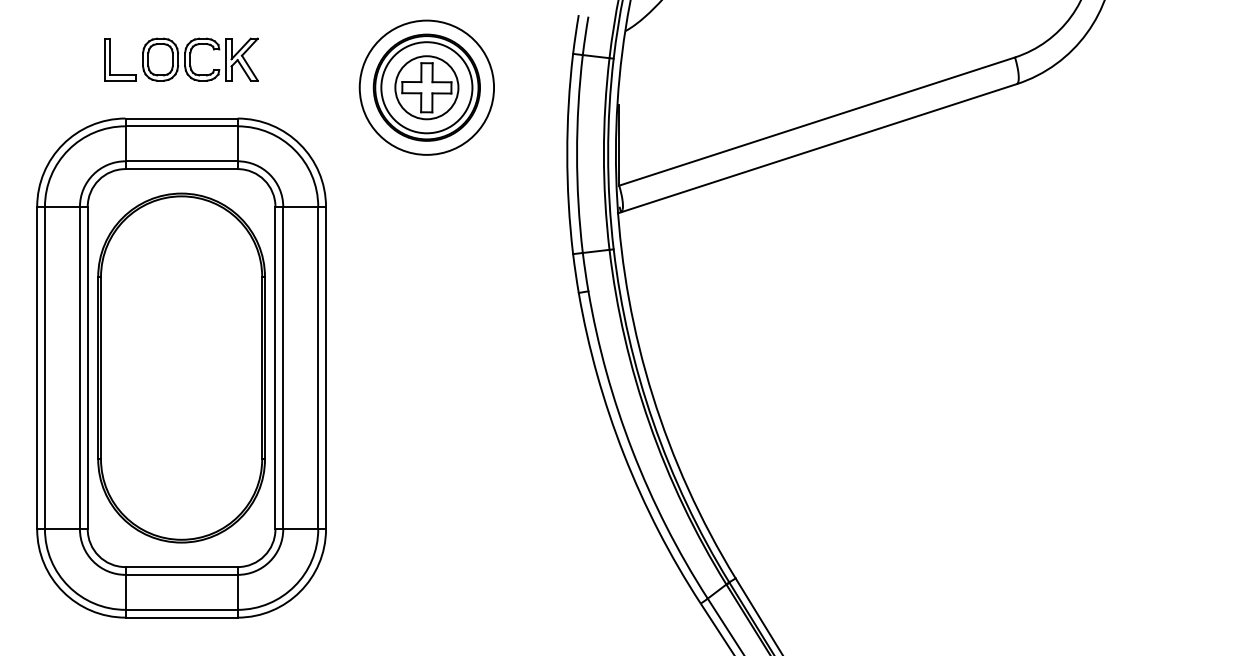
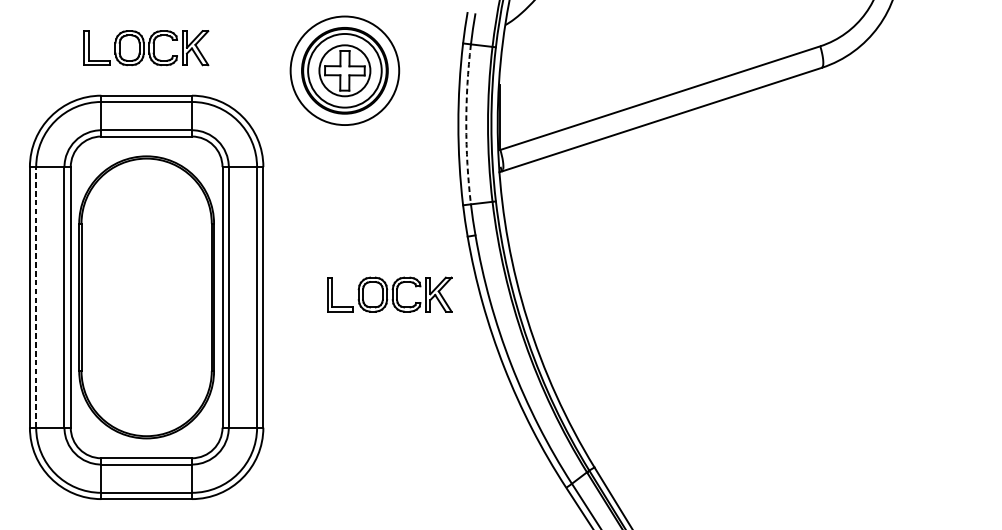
arc: (577, 154) -> (466, 124), solid -> dashed
part: (482, 364) -> (389, 294), added
line: (44, 367) -> (35, 296), solid -> dashed

